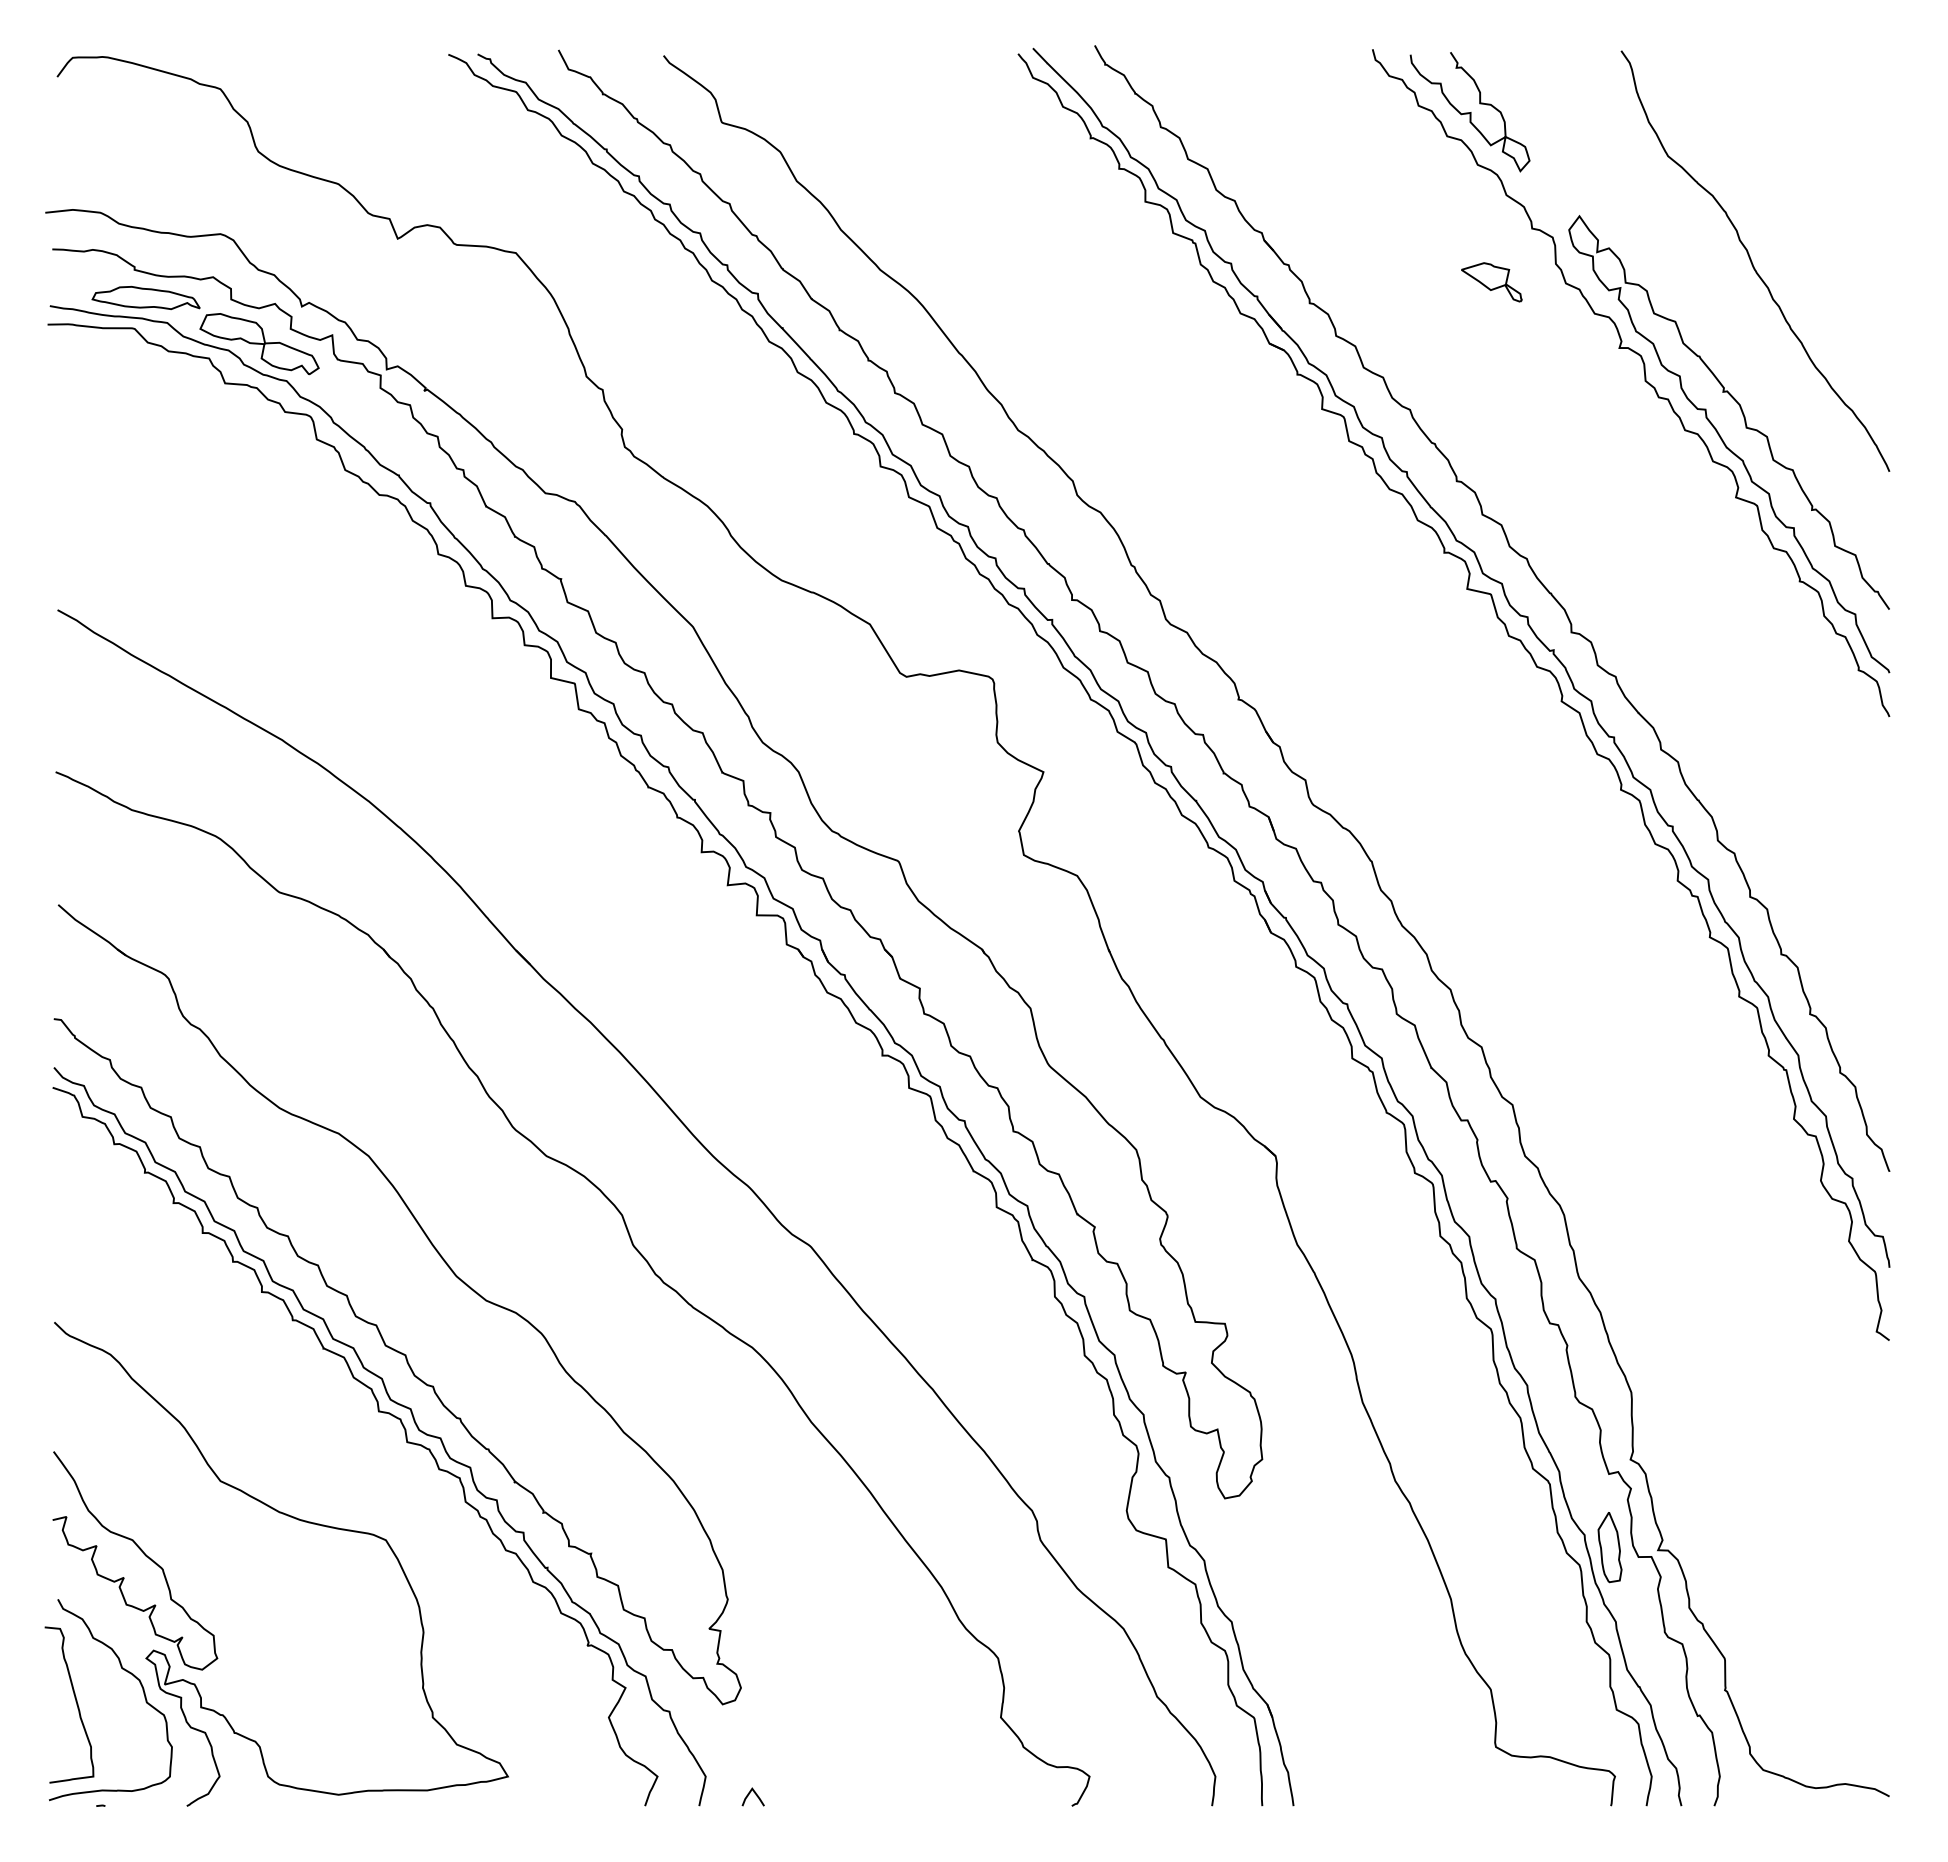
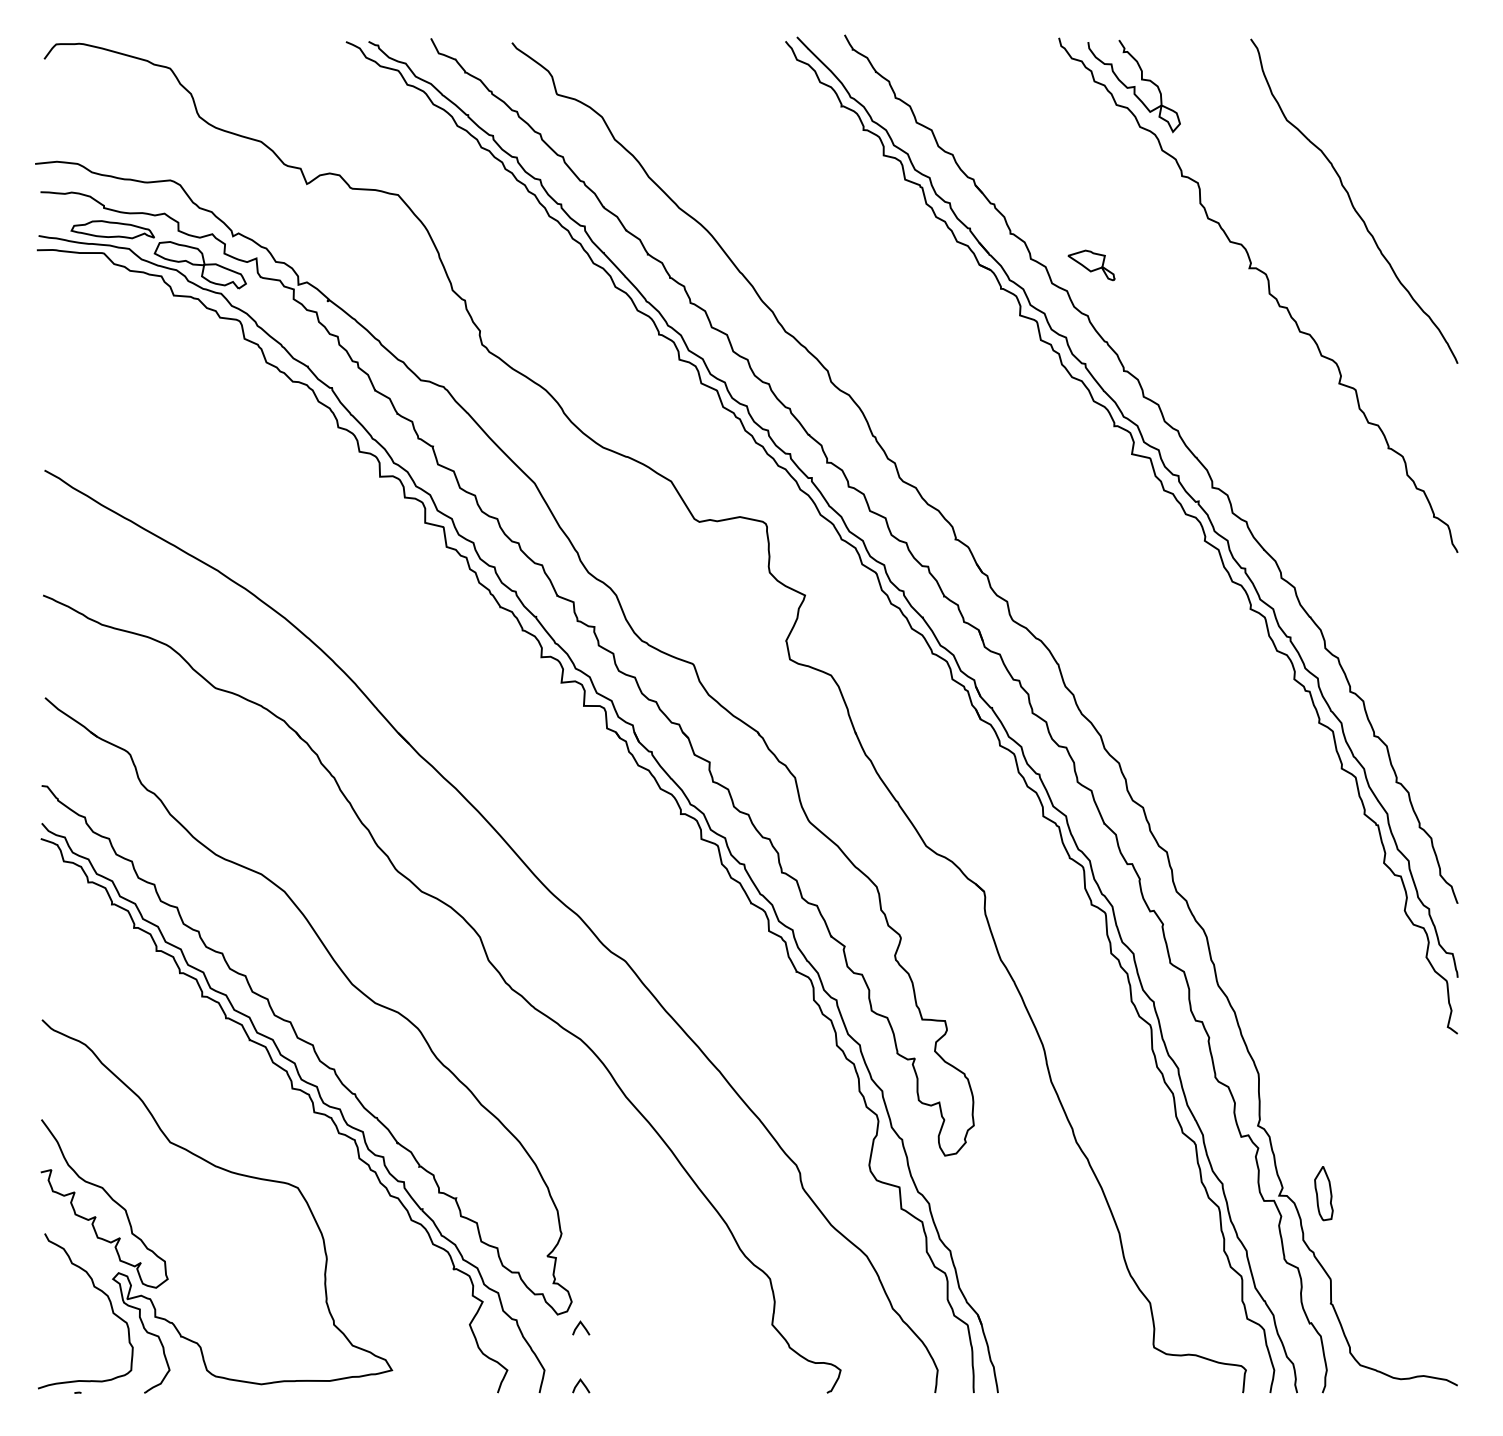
part: (1491, 282) -> (1091, 265), moved
curve: (1727, 446) -> (1332, 344), removed
part: (1609, 1547) -> (1323, 1193), moved
curve: (75, 1701) -> (58, 1312), removed
line: (750, 1718) -> (579, 1325), added

